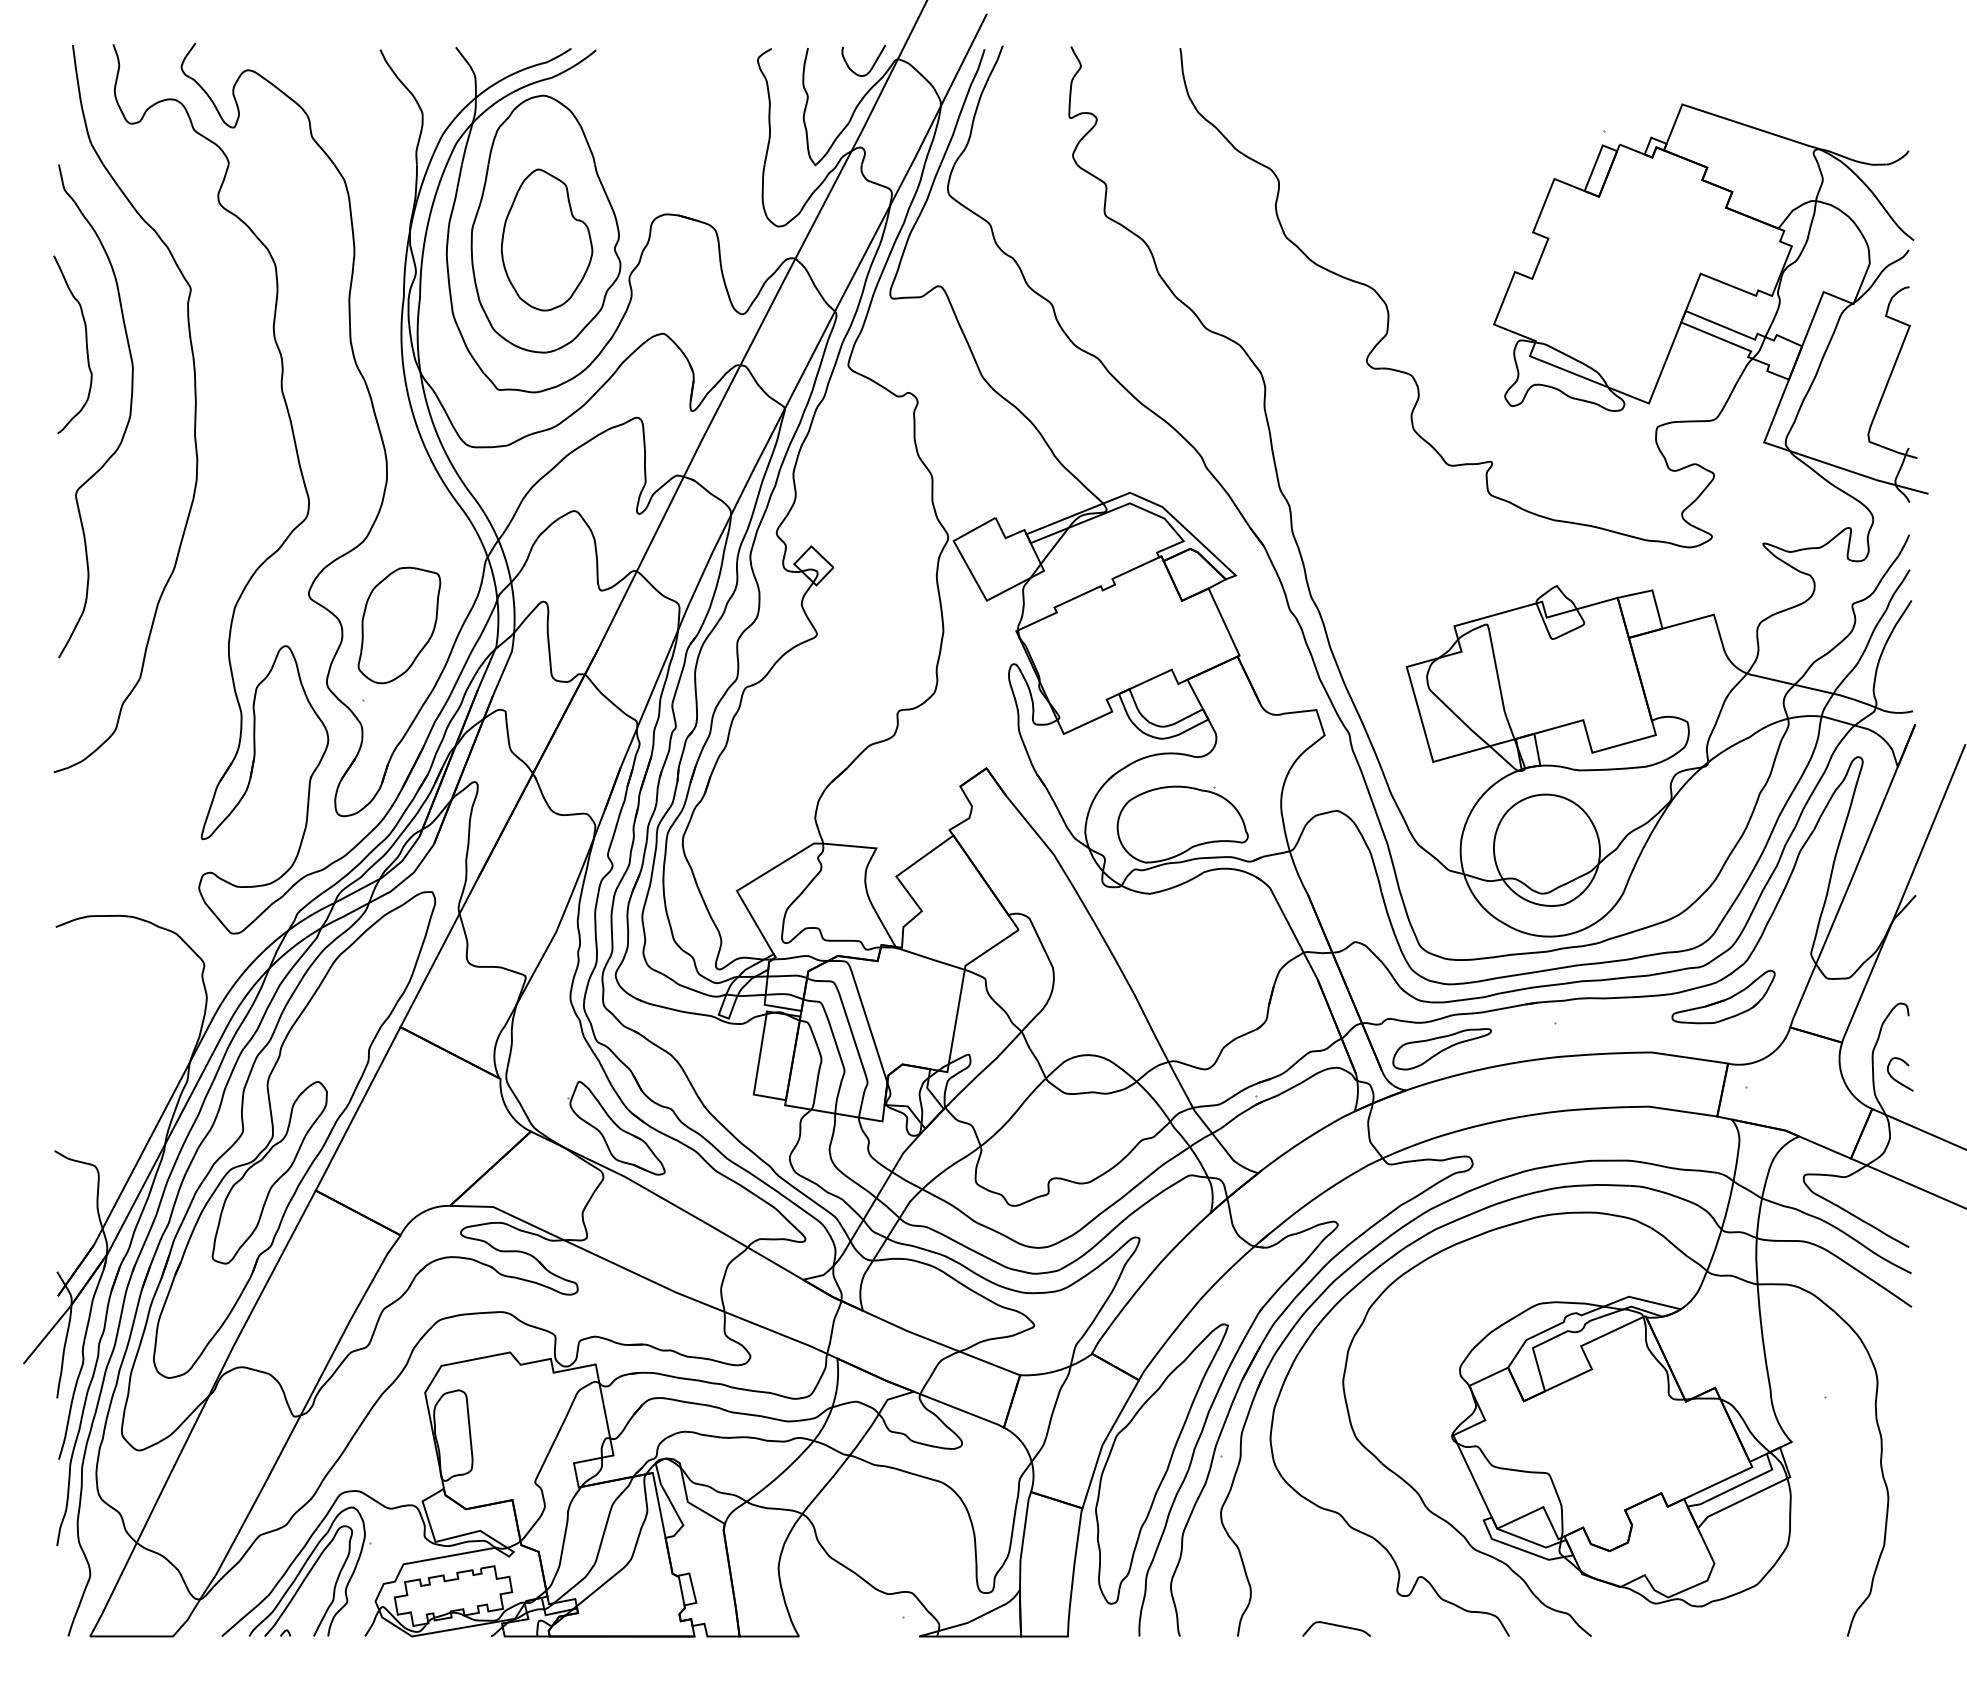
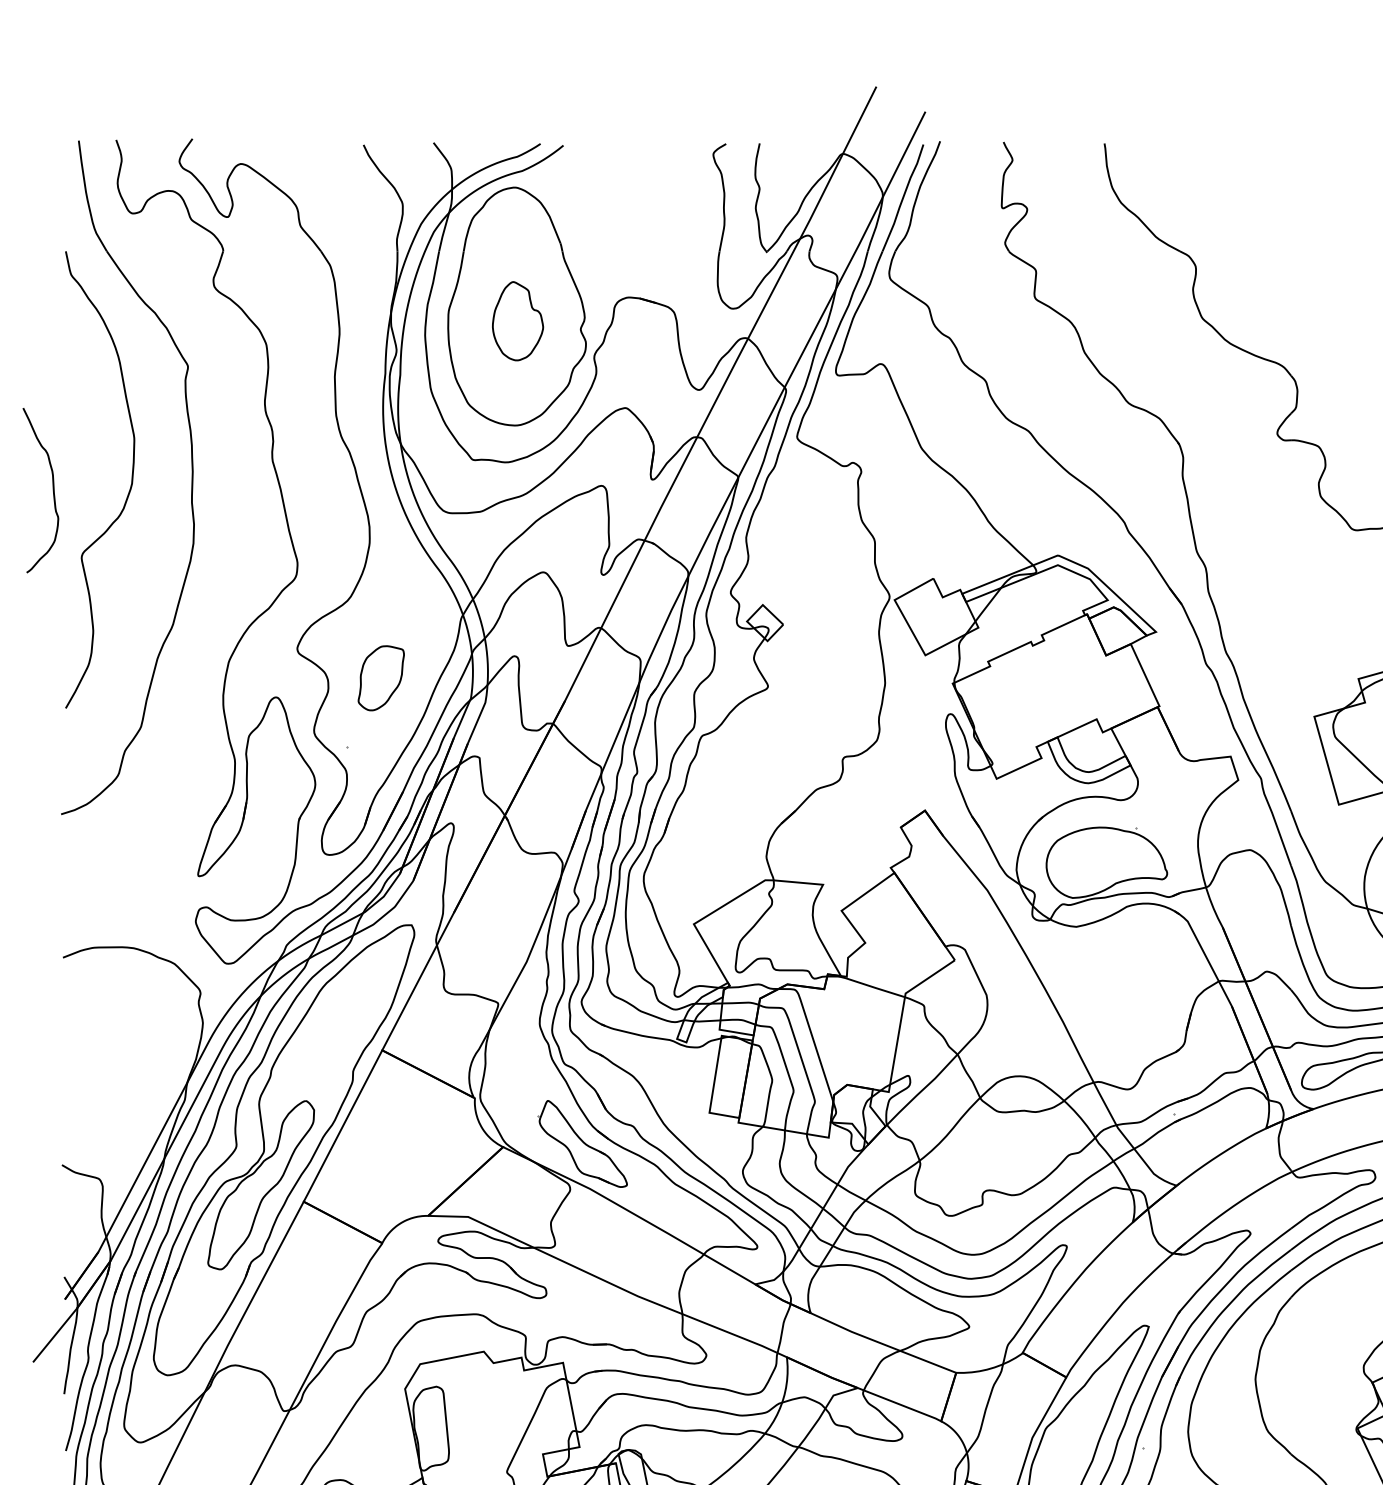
curve: (872, 65) -> (819, 159), removed
part: (546, 239) -> (517, 320), size x0.6
curve: (85, 343) -> (52, 489), moved
part: (399, 625) -> (381, 678), size x0.6

